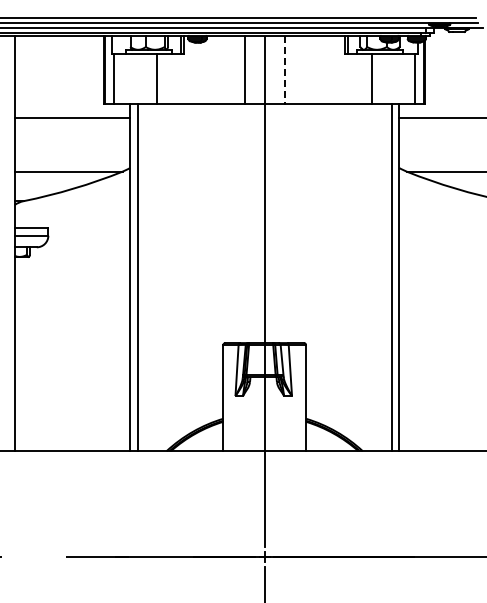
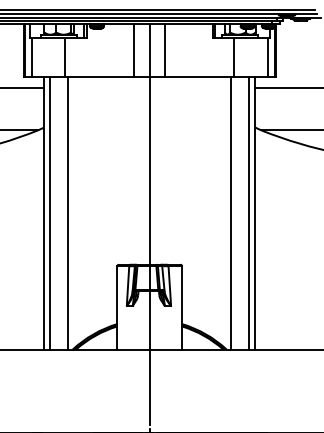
line: (284, 69) -> (165, 50), dashed -> solid
line: (160, 277) -> (67, 213), added
line: (368, 277) -> (231, 213), added

